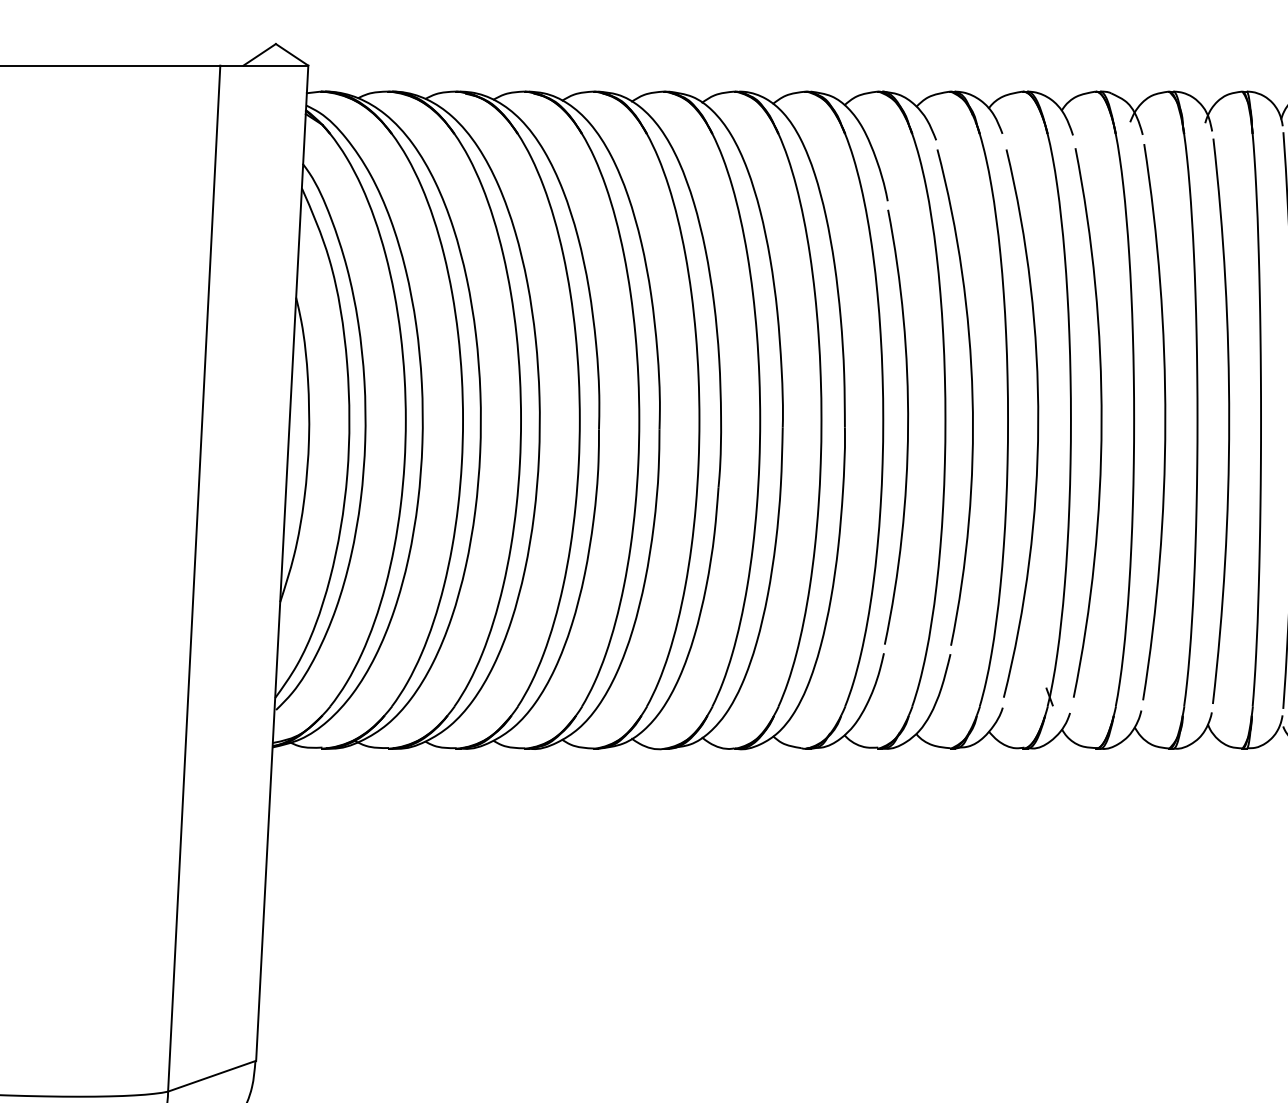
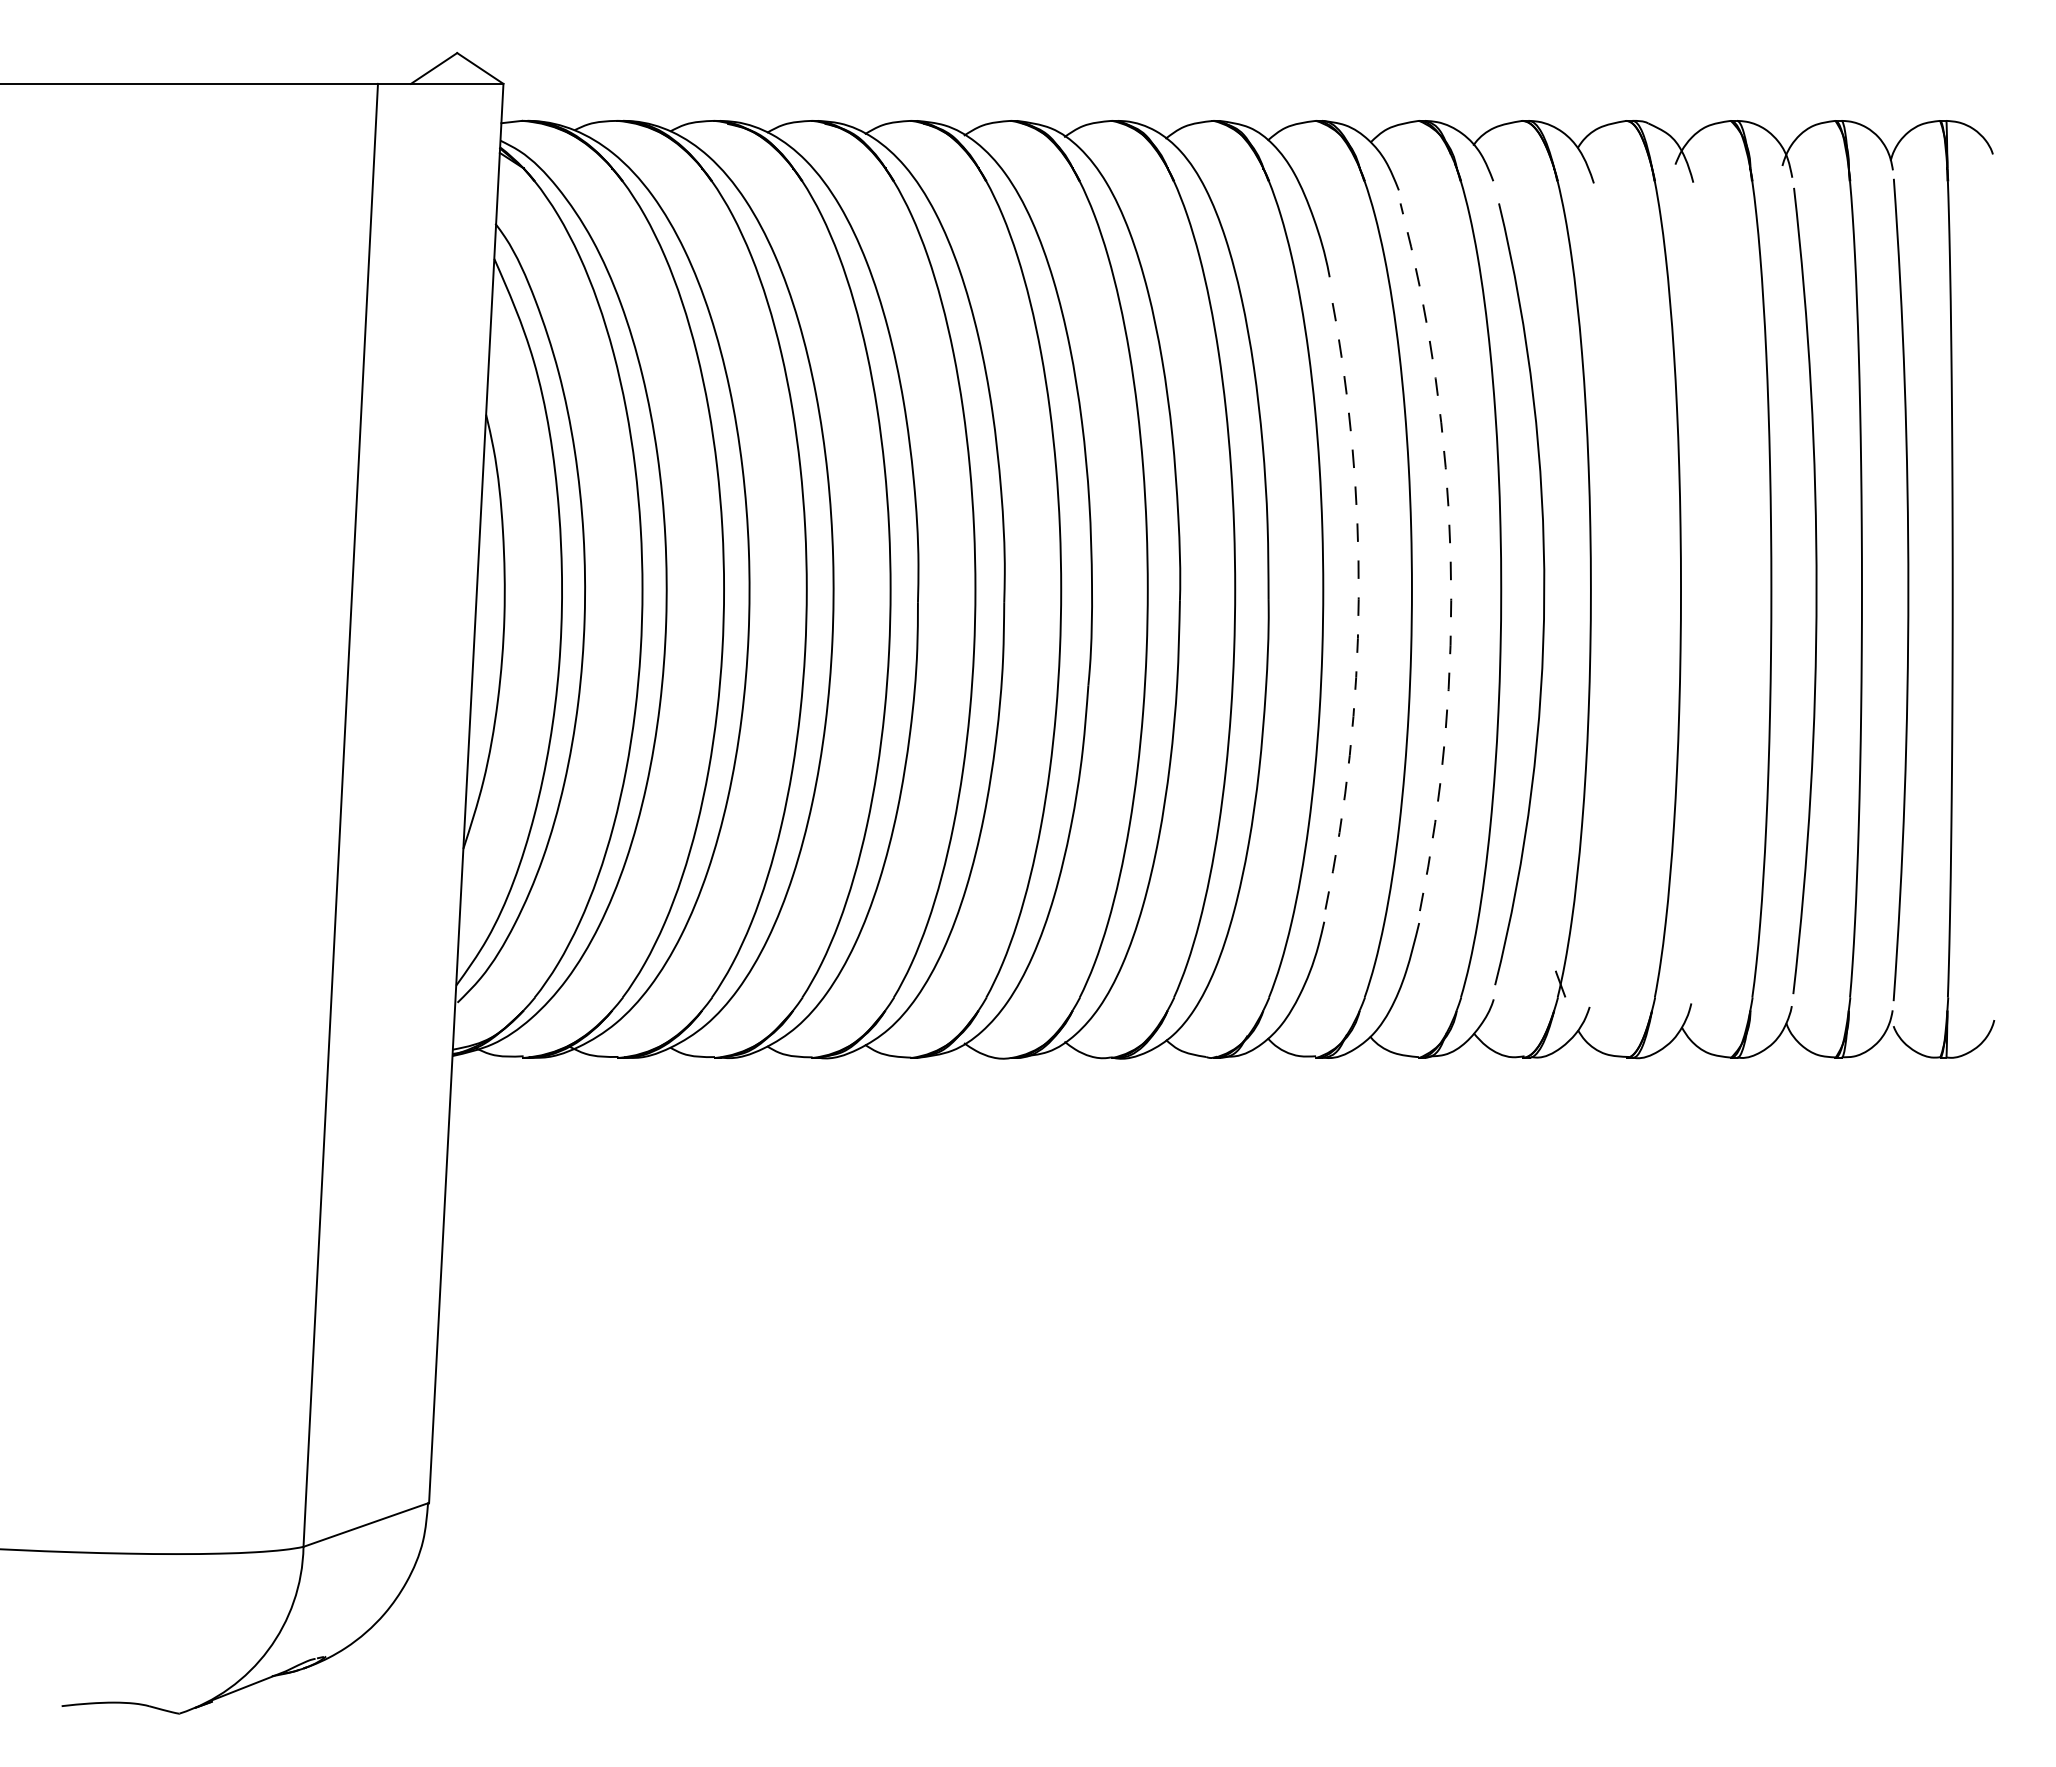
arc: (972, 397) -> (1450, 556), solid -> dashed
arc: (1164, 421) -> (1724, 591), removed
arc: (1100, 423) -> (1633, 593), removed
arc: (907, 427) -> (1358, 599), solid -> dashed

